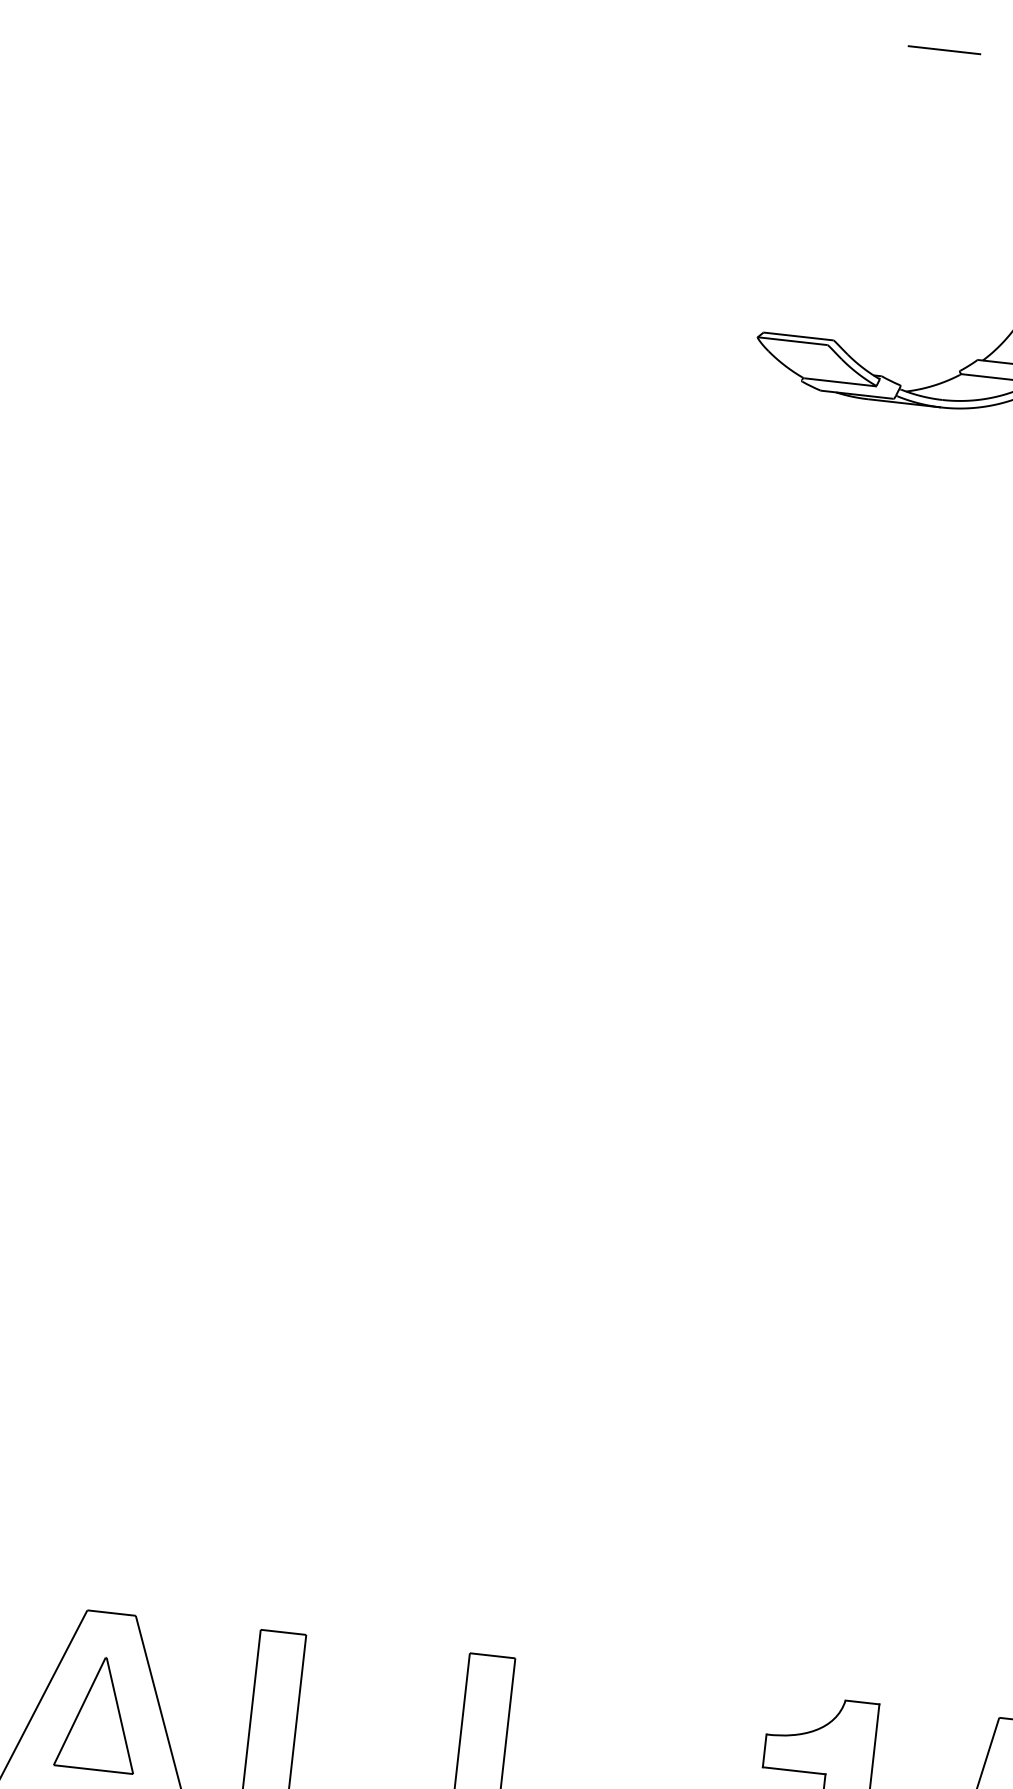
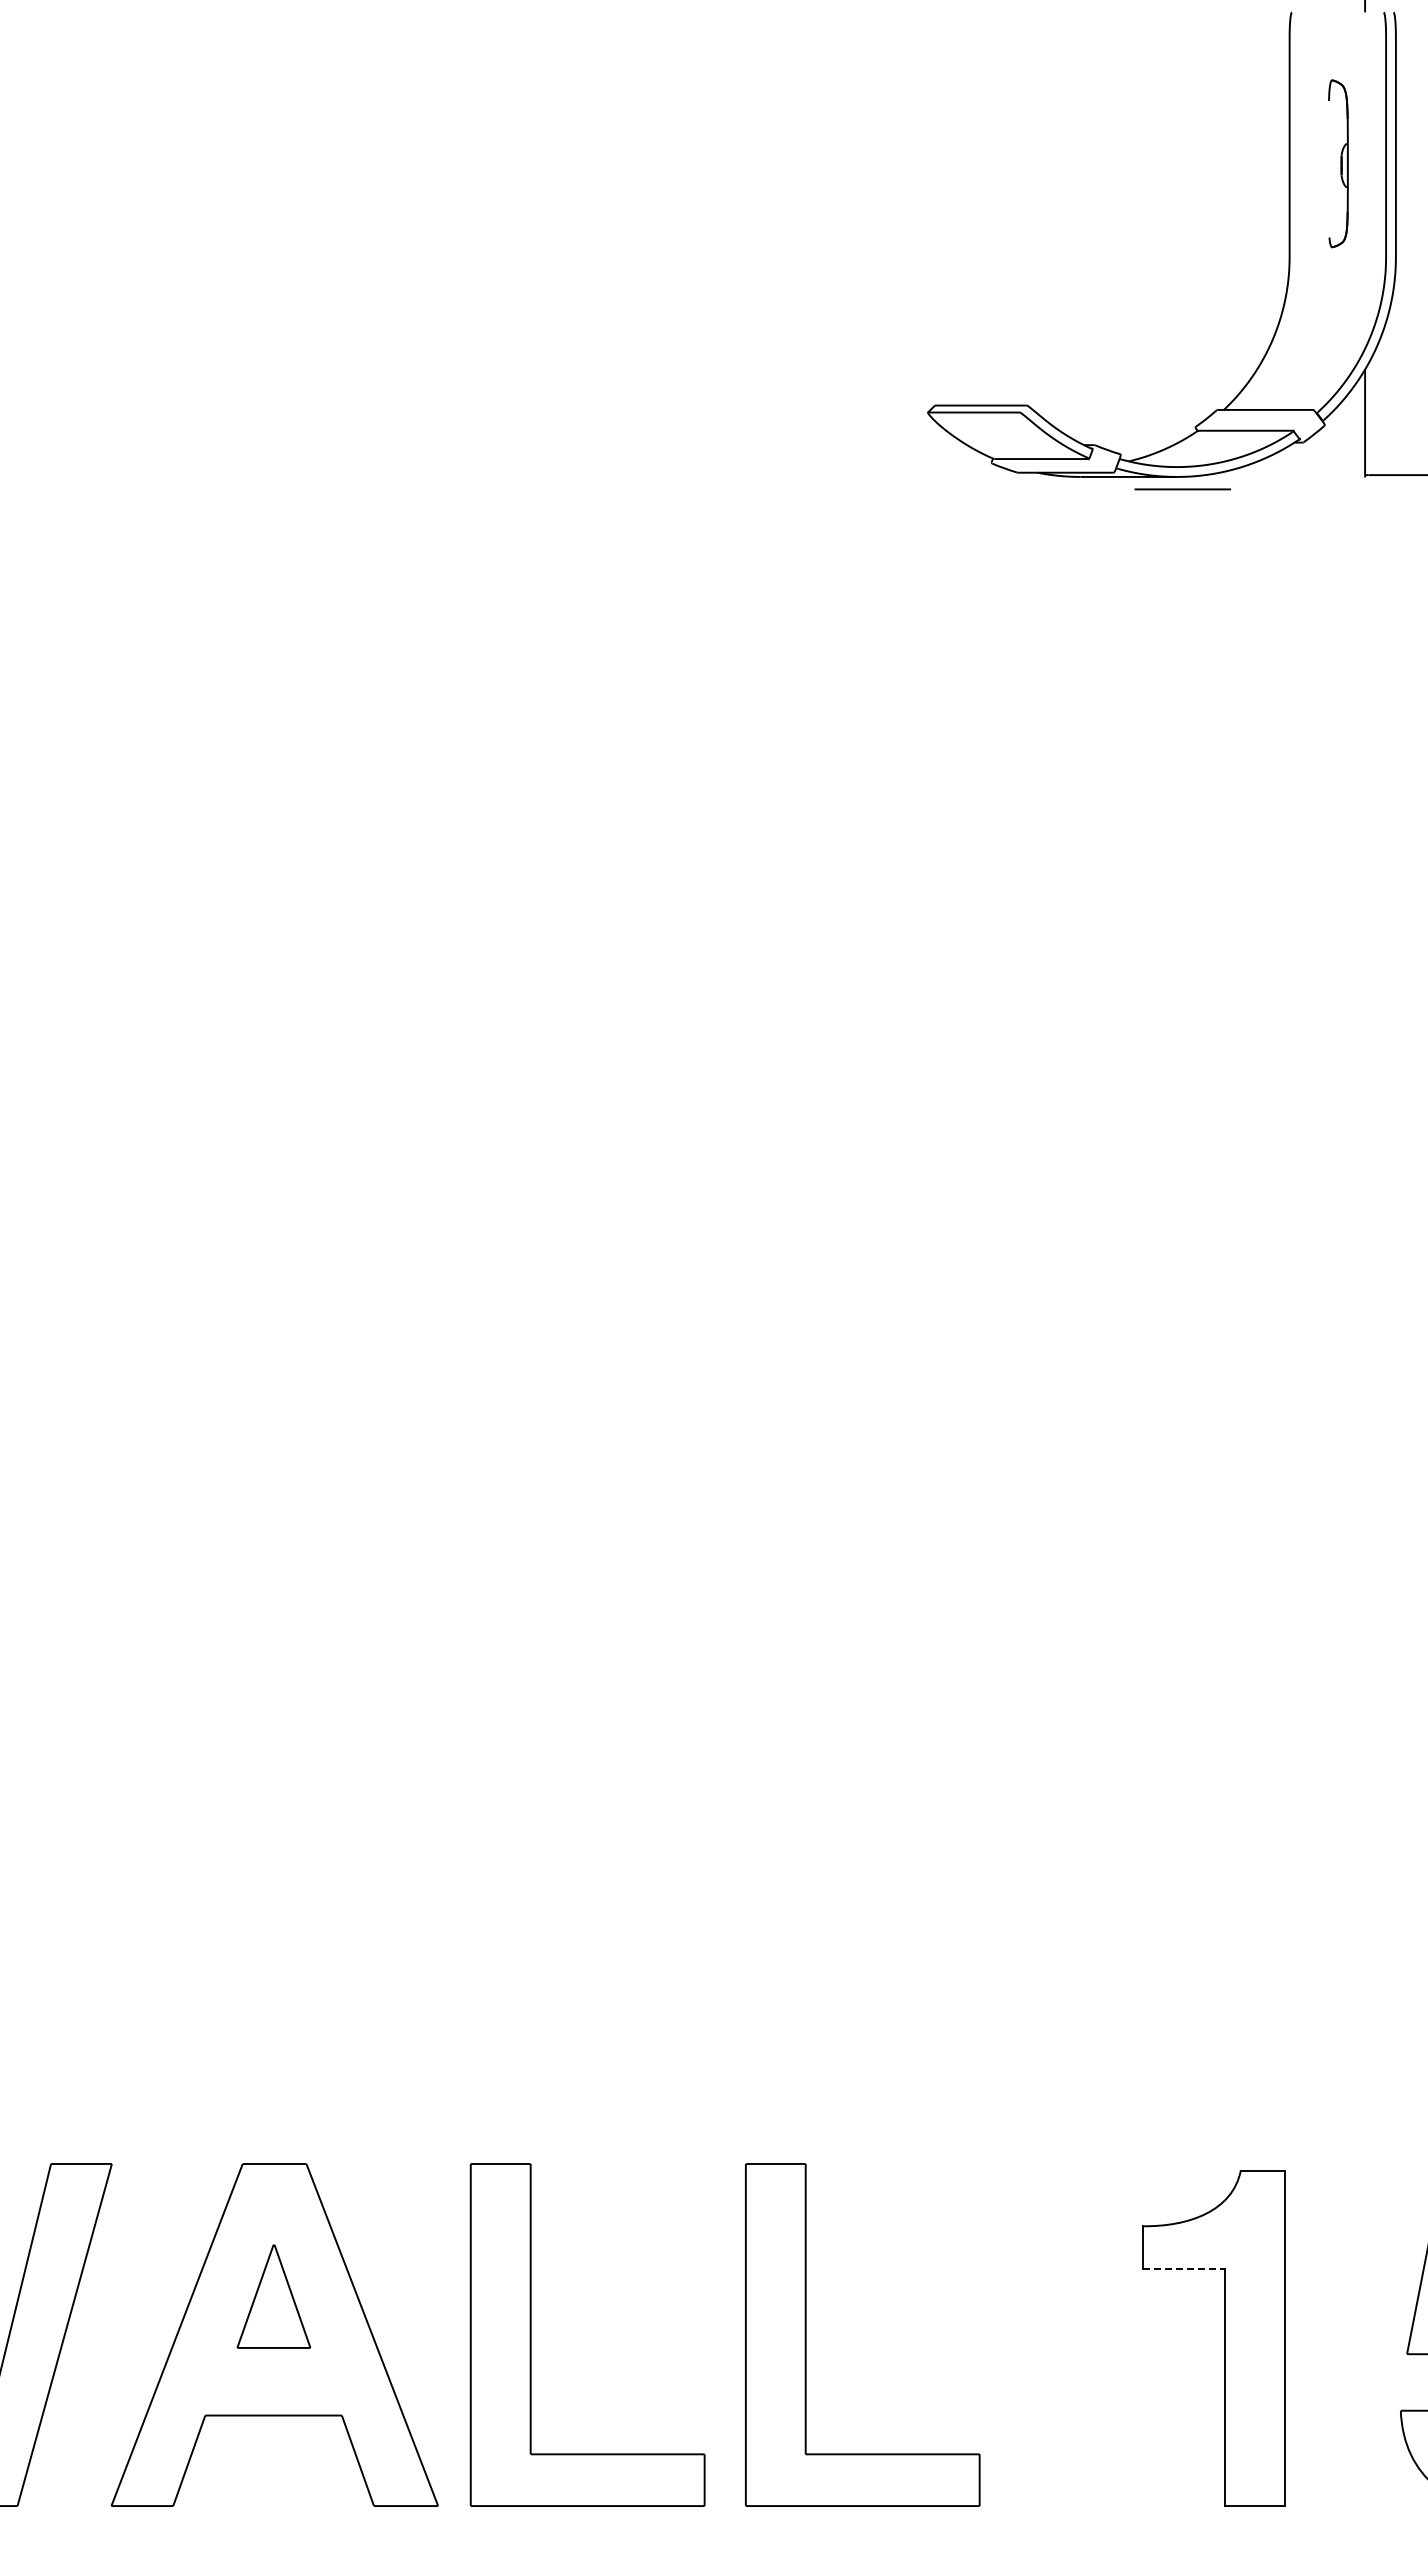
line: (944, 50) -> (1182, 489), moved
part: (99, 1713) -> (273, 2296), size x0.7
line: (794, 1770) -> (1184, 2269), solid -> dashed

